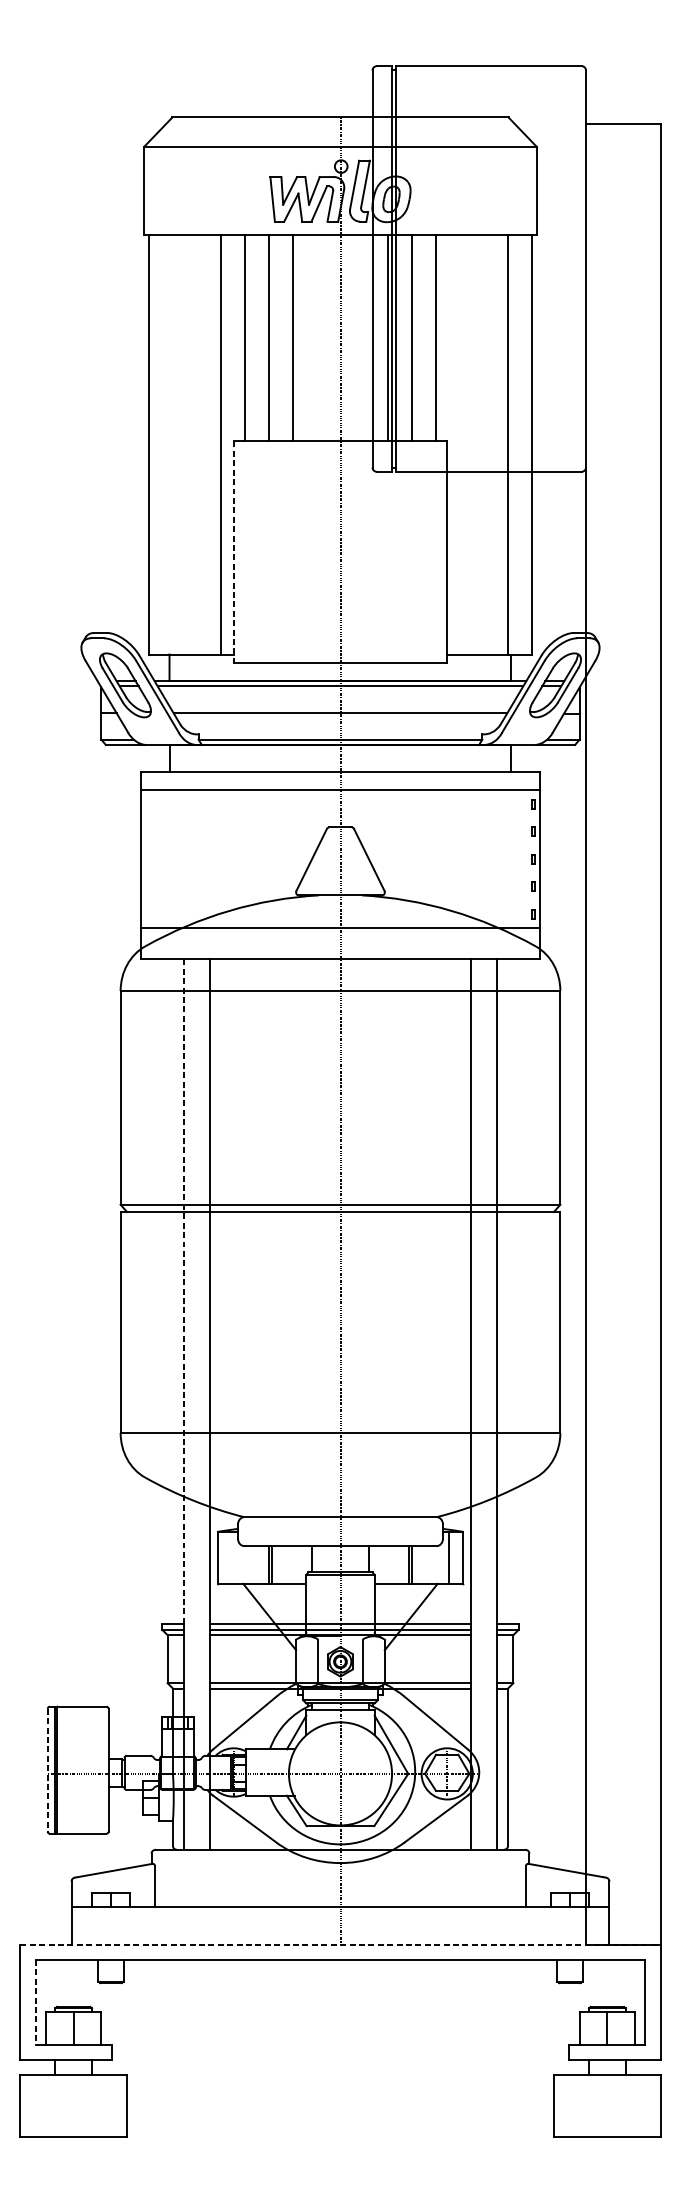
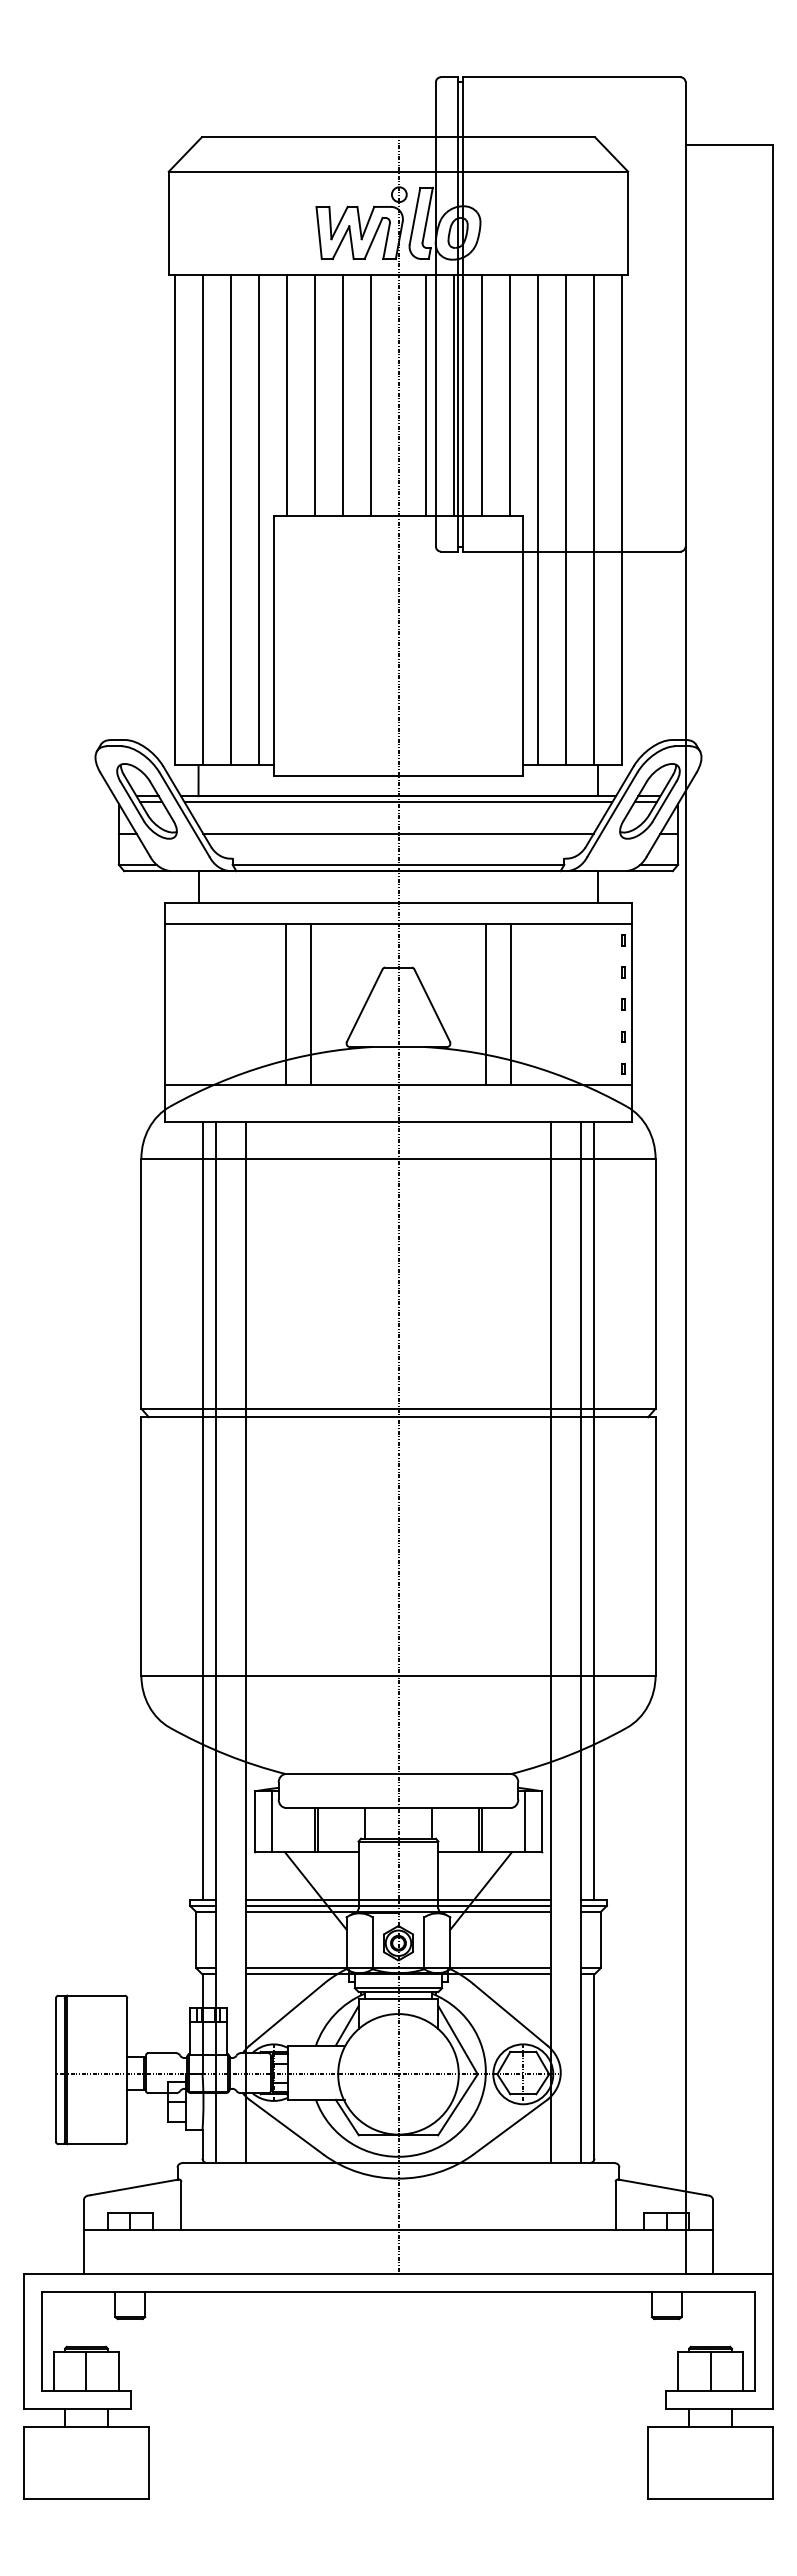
line: (316, 338) -> (370, 395), added
line: (364, 338) -> (426, 395), added
line: (172, 445) -> (202, 520), added
line: (196, 445) -> (230, 520), added
line: (460, 445) -> (538, 520), added
line: (484, 445) -> (566, 520), added
line: (233, 552) -> (273, 645), dashed -> solid
line: (244, 859) -> (286, 1004), added
line: (266, 859) -> (311, 1004), added
line: (414, 859) -> (485, 1004), added
line: (436, 859) -> (510, 1004), added
line: (172, 1291) -> (202, 1510), added
line: (184, 1291) -> (215, 1510), dashed -> solid
line: (508, 1291) -> (594, 1510), added
line: (231, 1557) -> (271, 1821), added
line: (48, 1770) -> (56, 2070), dashed -> solid
line: (340, 1945) -> (398, 2274), dashed -> solid
line: (35, 2002) -> (41, 2341), dashed -> solid

